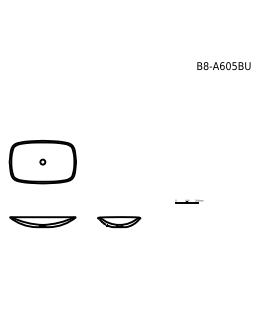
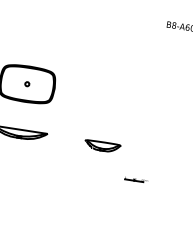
part: (189, 201) -> (136, 179), moved
part: (119, 222) -> (102, 146), moved

